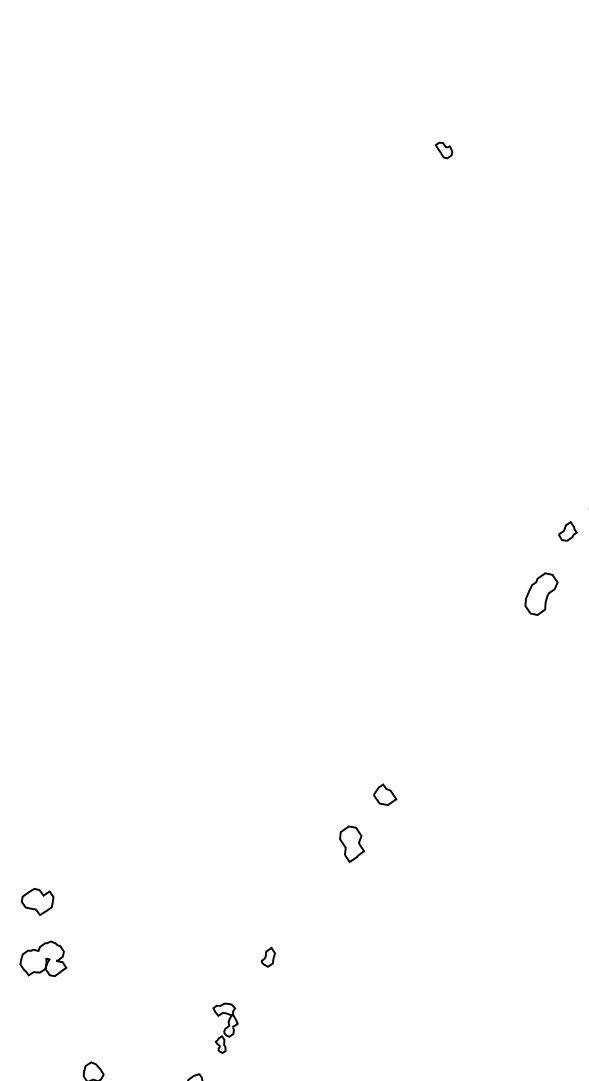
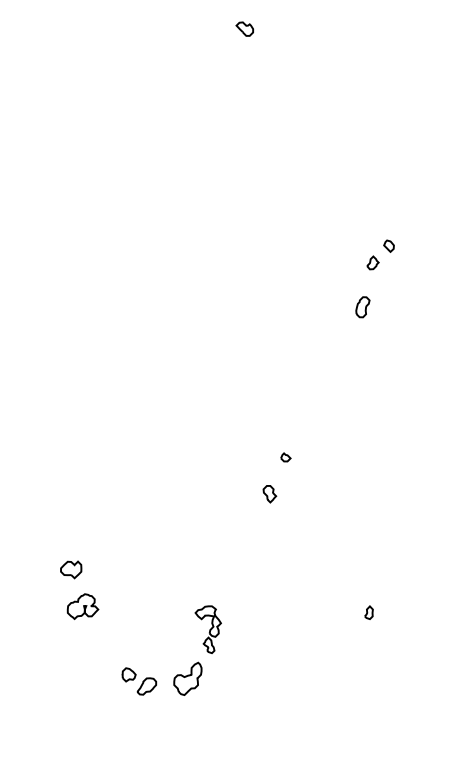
part: (443, 149) -> (244, 28), size x1.43
part: (540, 594) -> (362, 307), size x0.71
part: (385, 794) -> (285, 457), size x0.62
part: (351, 845) -> (269, 494), size x0.71
part: (267, 956) -> (368, 612), moved
part: (222, 1027) -> (207, 629), size x1.43

